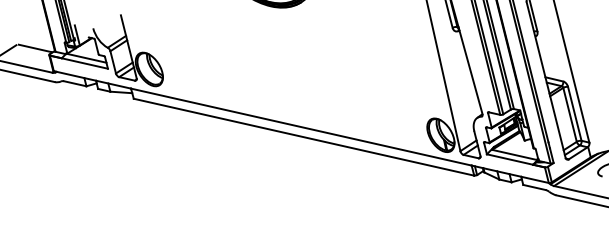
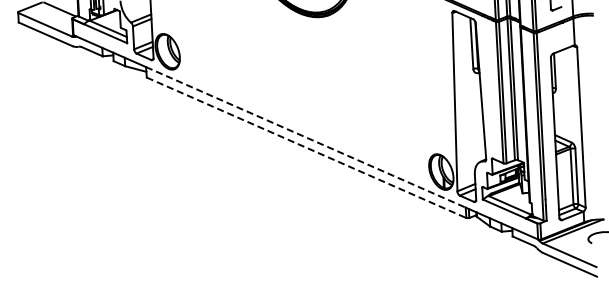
line: (300, 127) -> (305, 137), solid -> dashed
line: (303, 136) -> (306, 147), solid -> dashed

